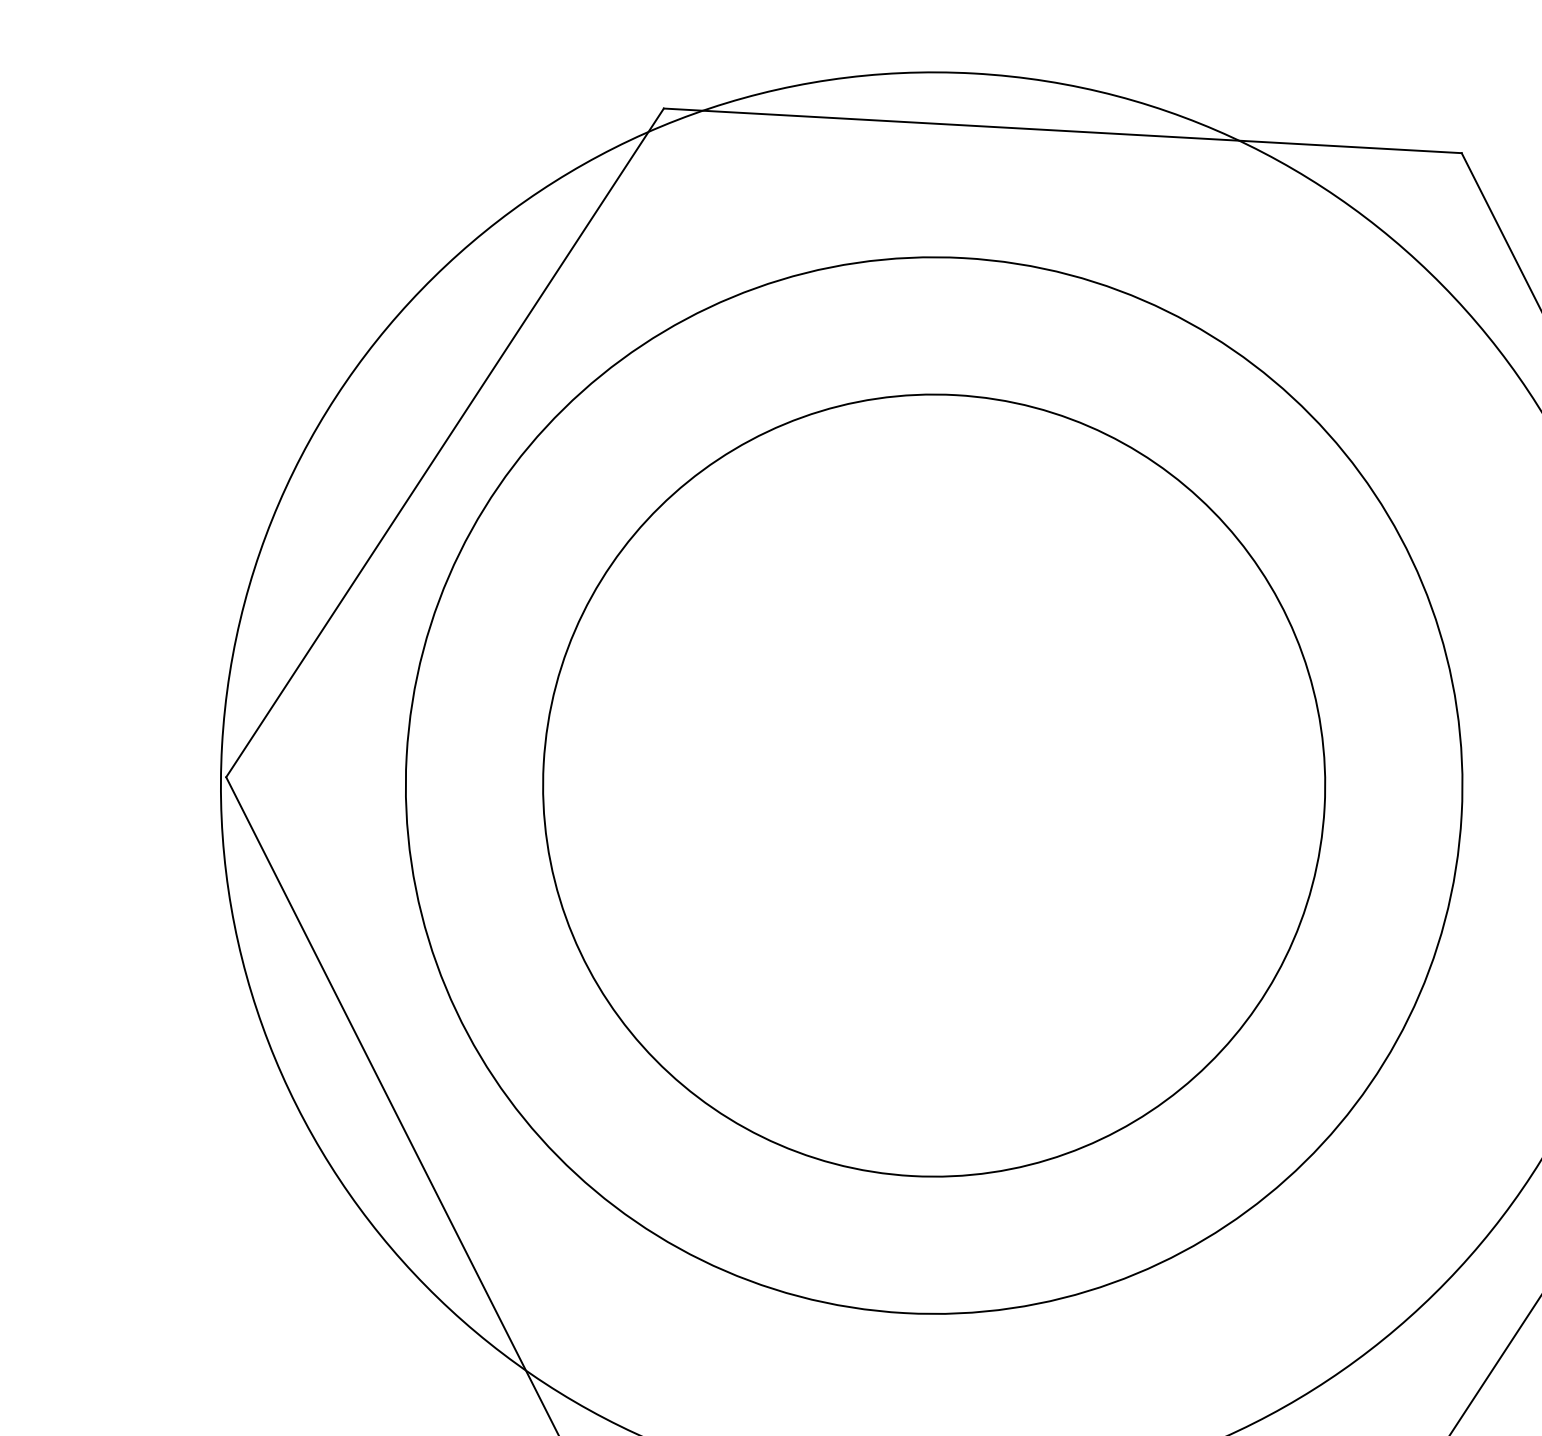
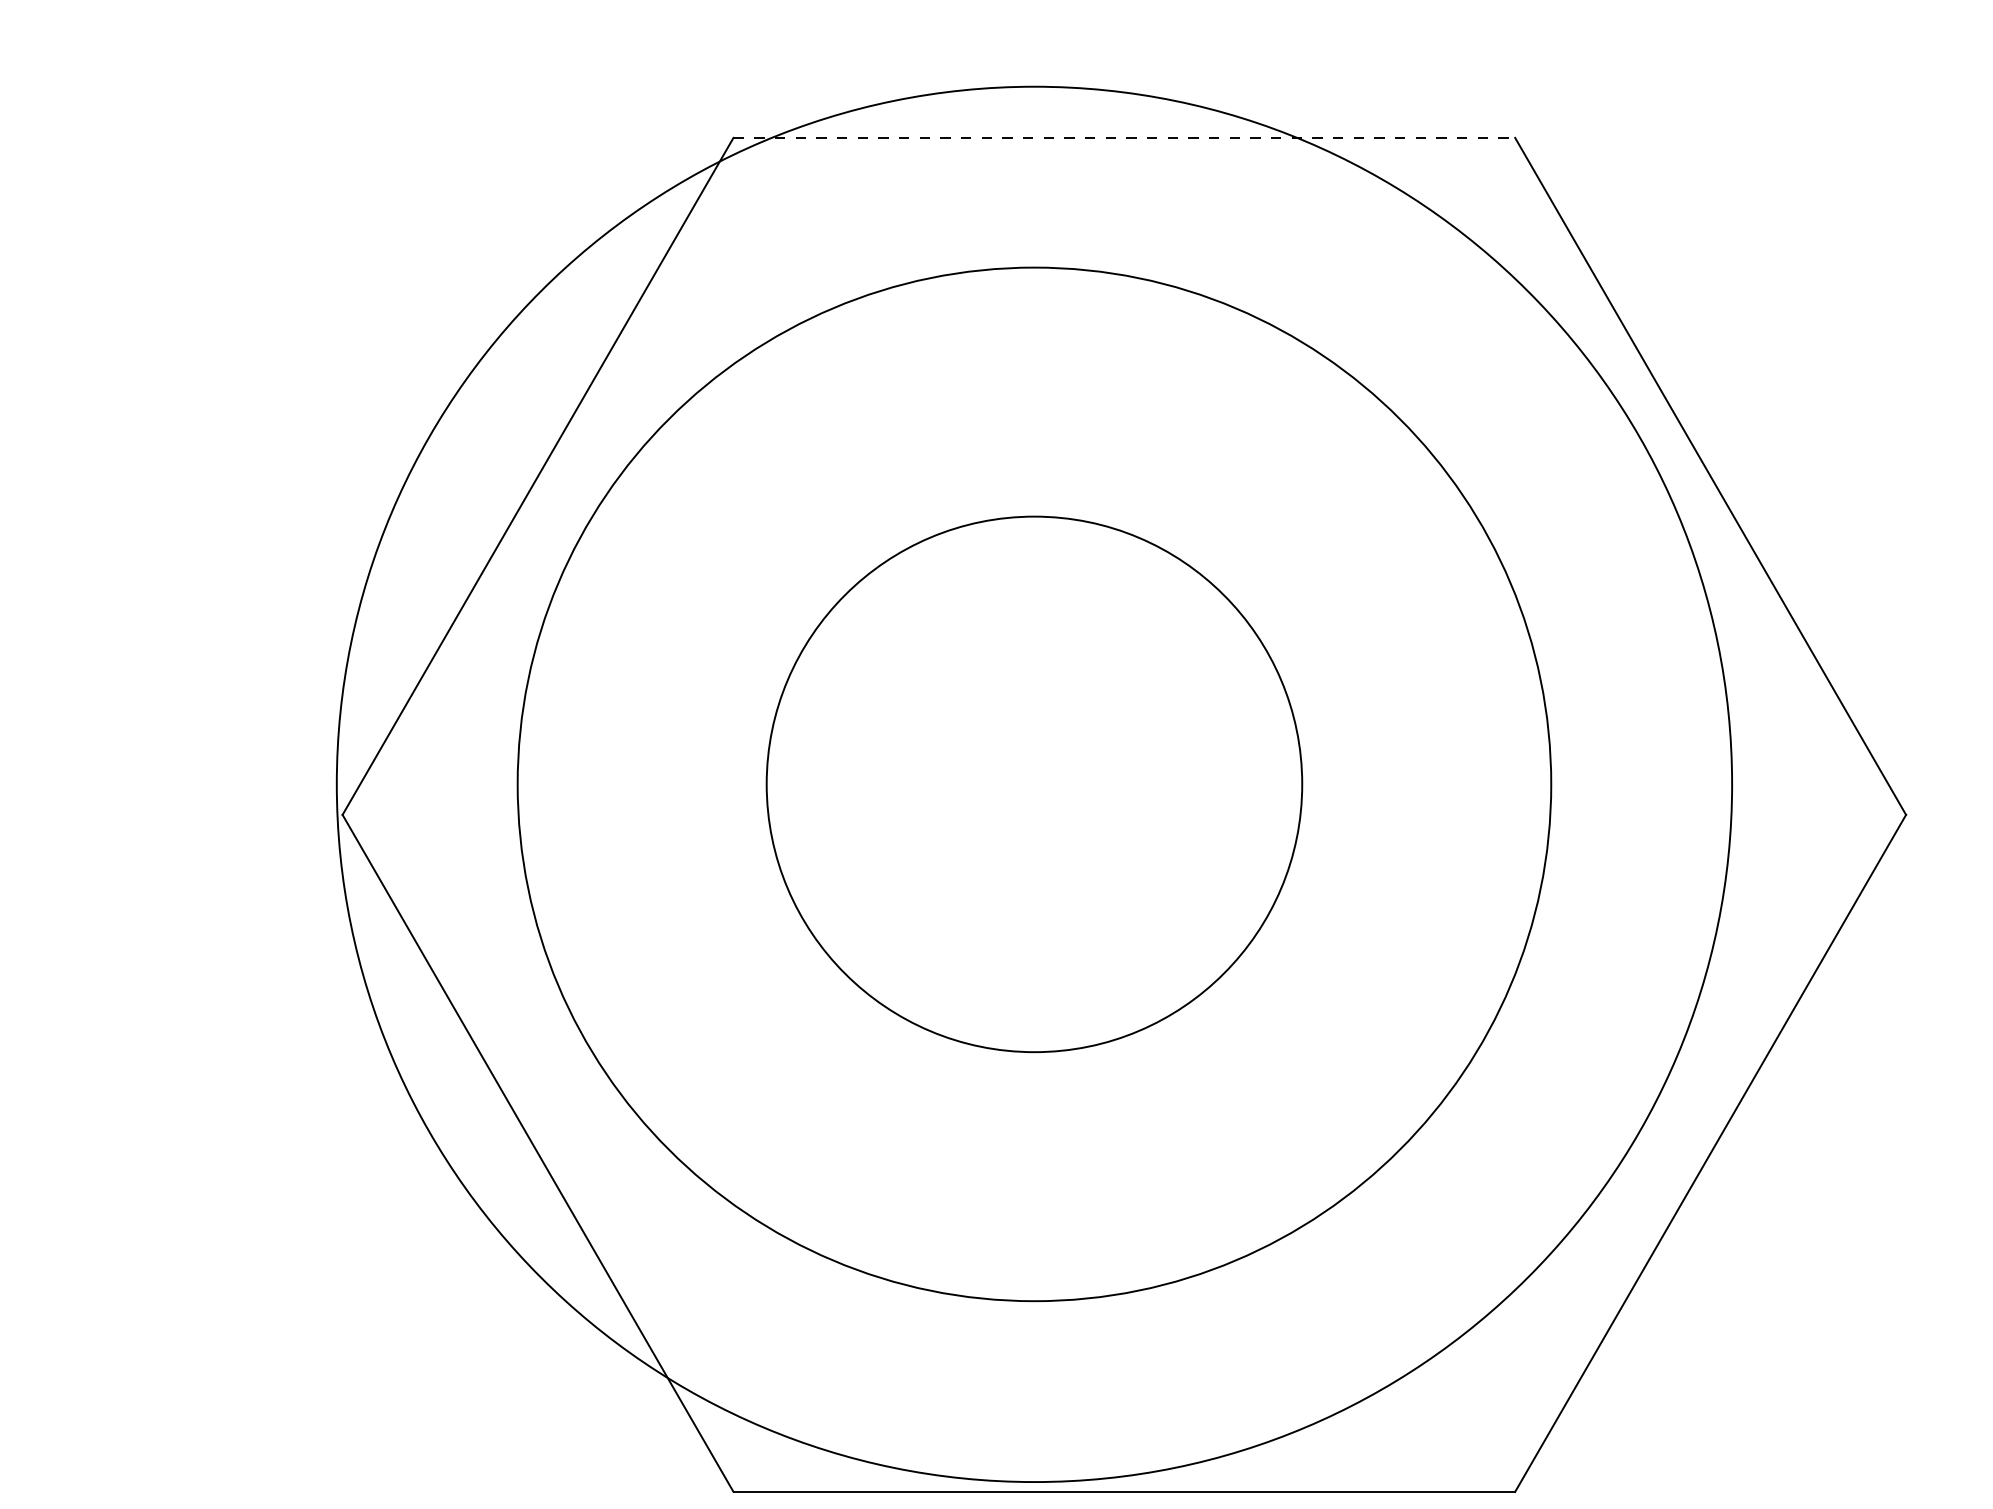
line: (1062, 130) -> (1124, 137), solid -> dashed
circle: (933, 784) -> (1033, 783), size x0.7

